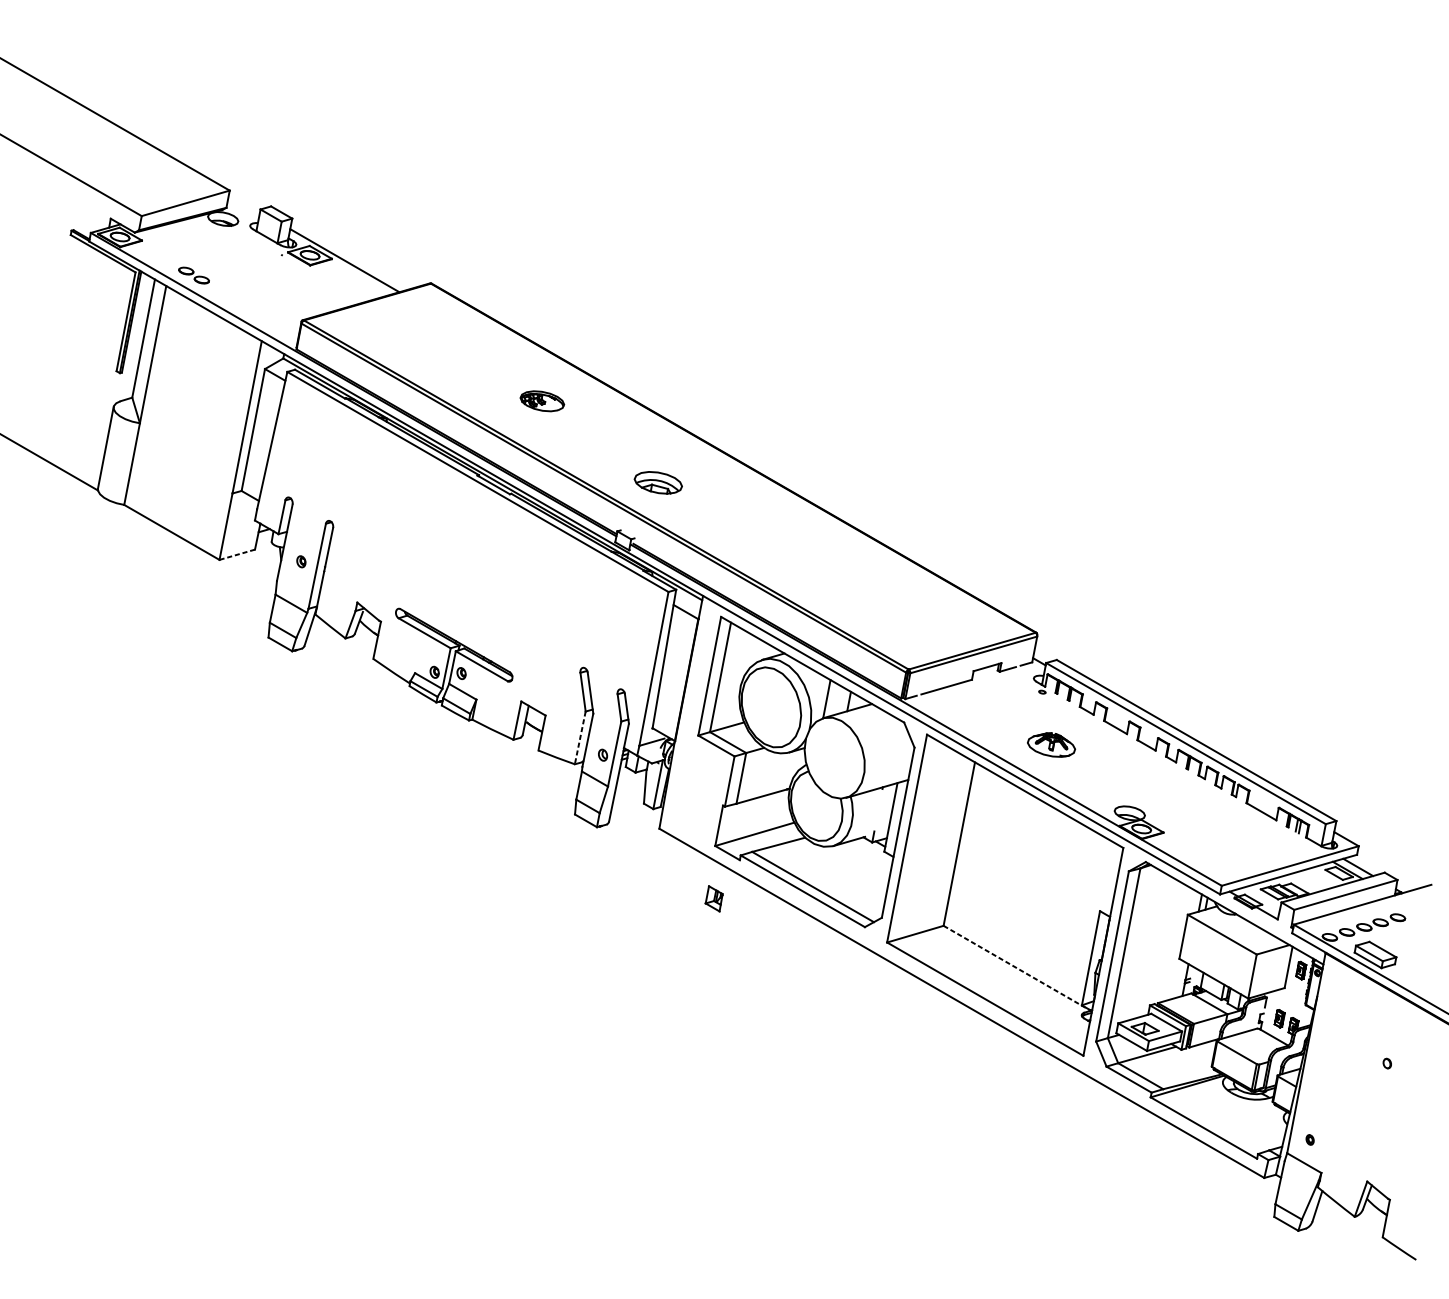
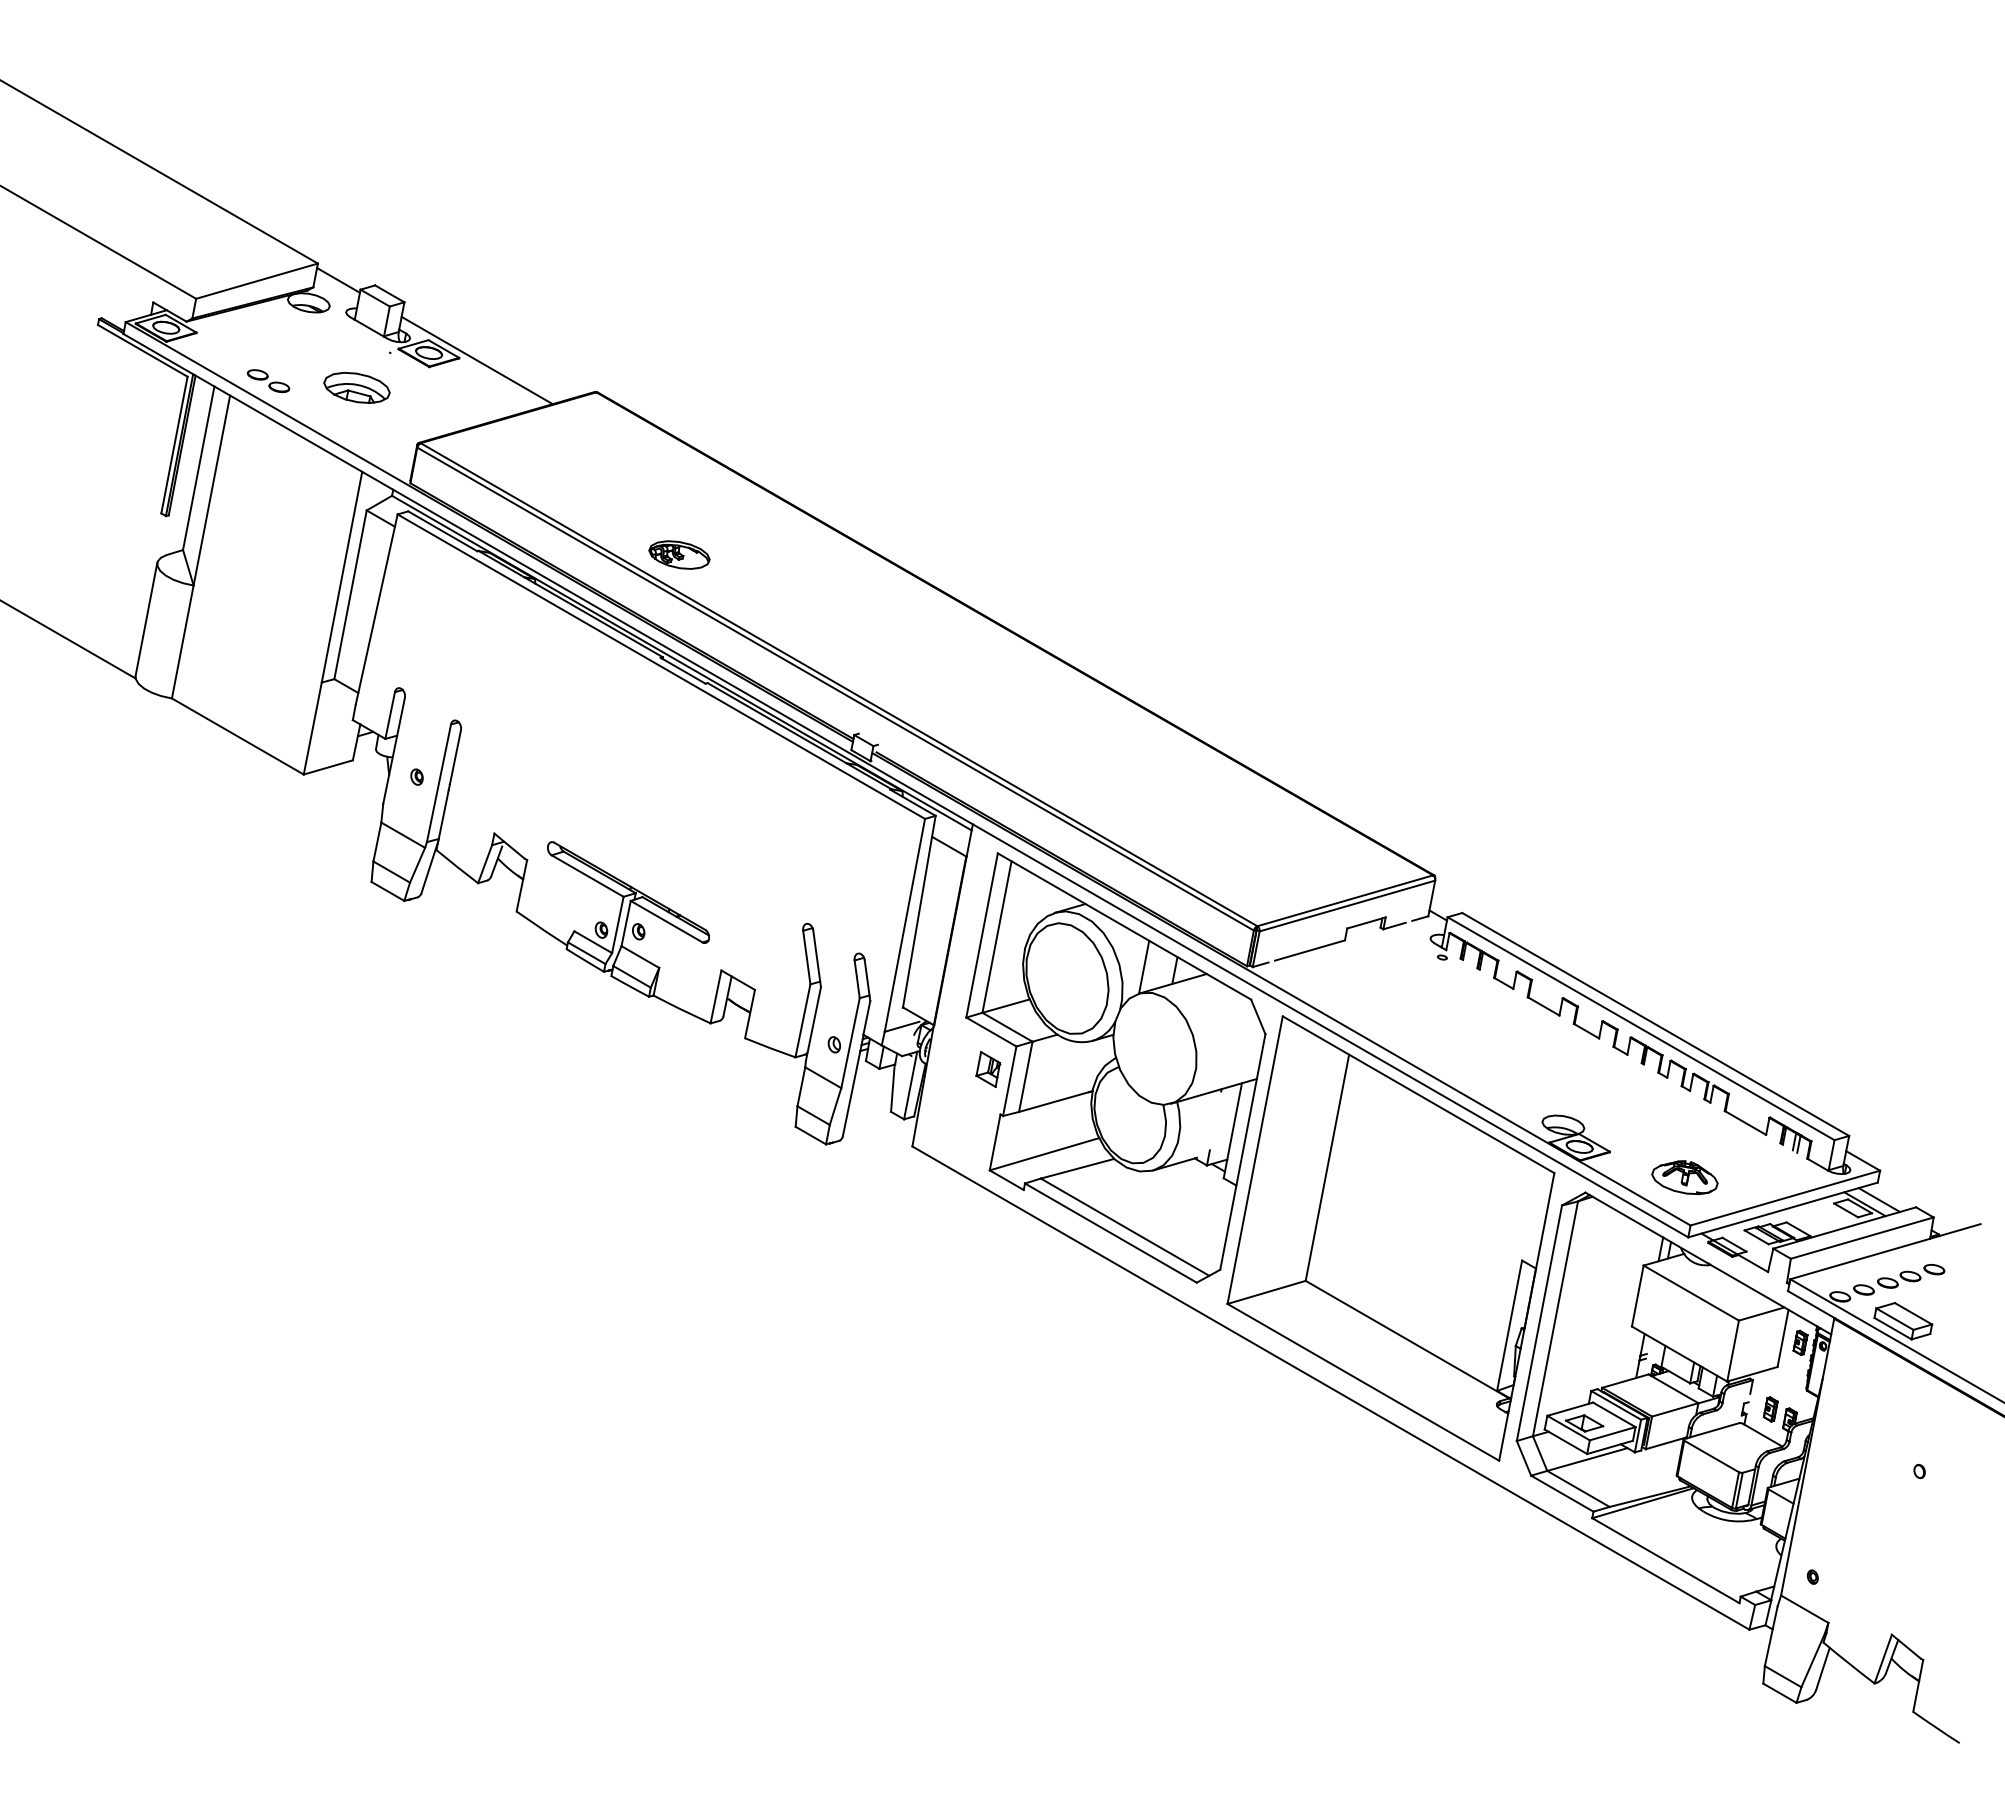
line: (244, 202) -> (338, 280), added
part: (542, 400) -> (679, 554), moved
part: (658, 482) -> (356, 387), moved
line: (237, 554) -> (328, 767), dashed -> solid
line: (579, 738) -> (802, 1021), dashed -> solid
part: (1051, 744) -> (1684, 1177), moved
part: (714, 898) -> (988, 1069), moved
line: (1017, 968) -> (1407, 1339), dashed -> solid

